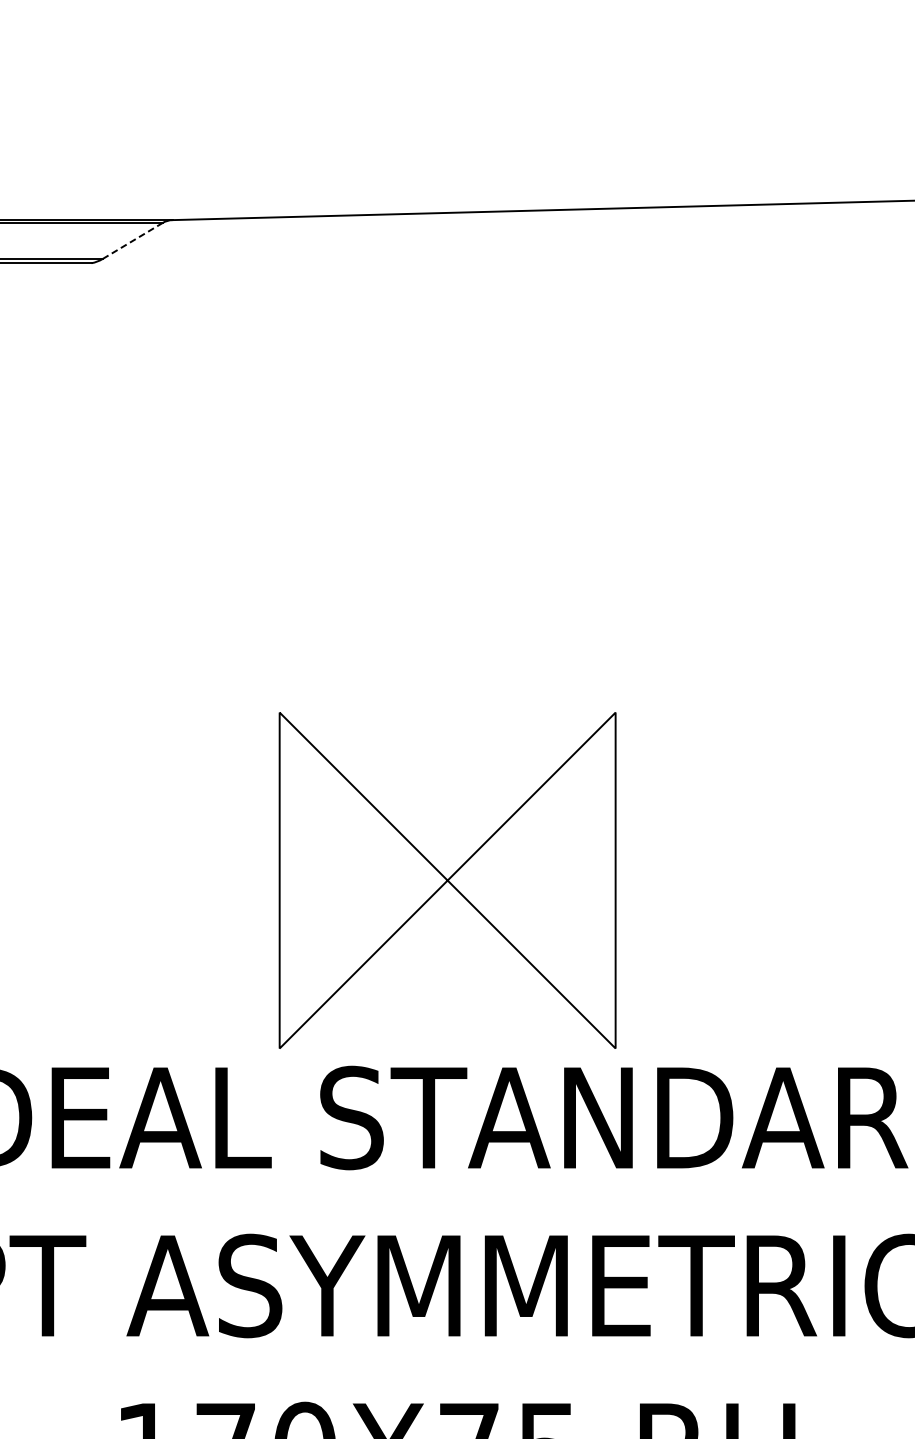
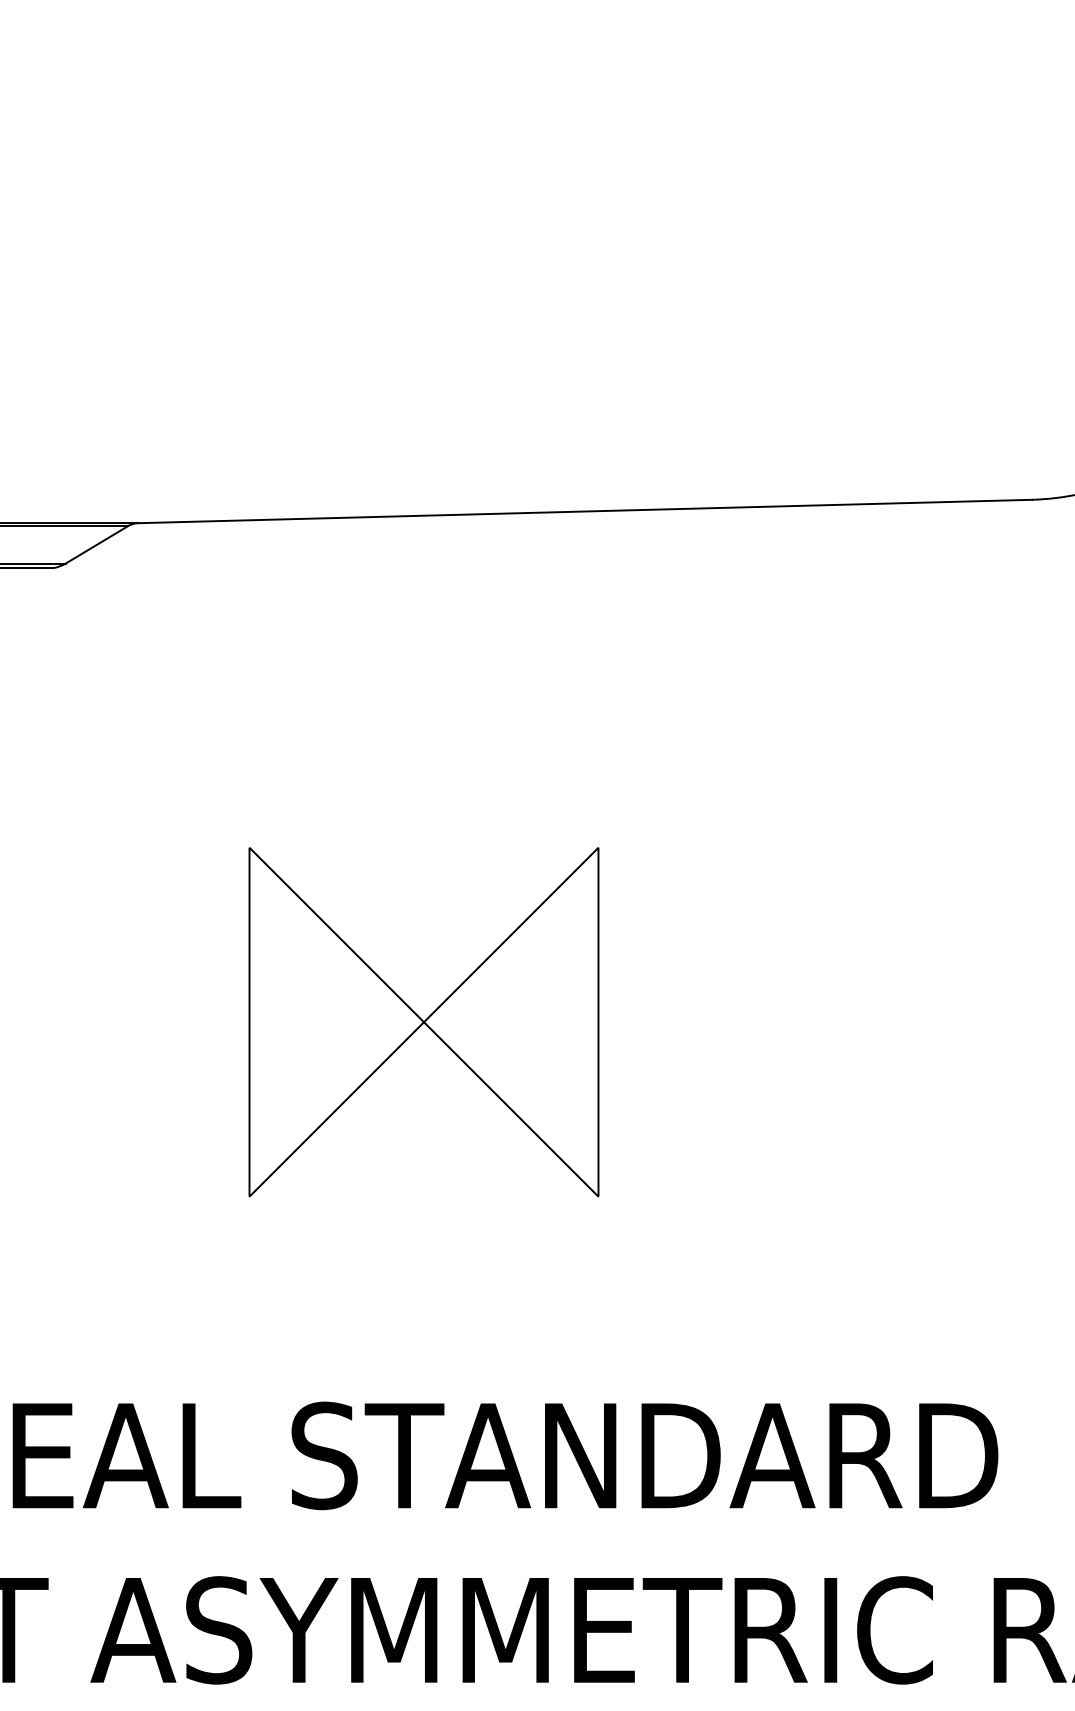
line: (133, 240) -> (97, 544), dashed -> solid
part: (447, 880) -> (423, 1022), moved

